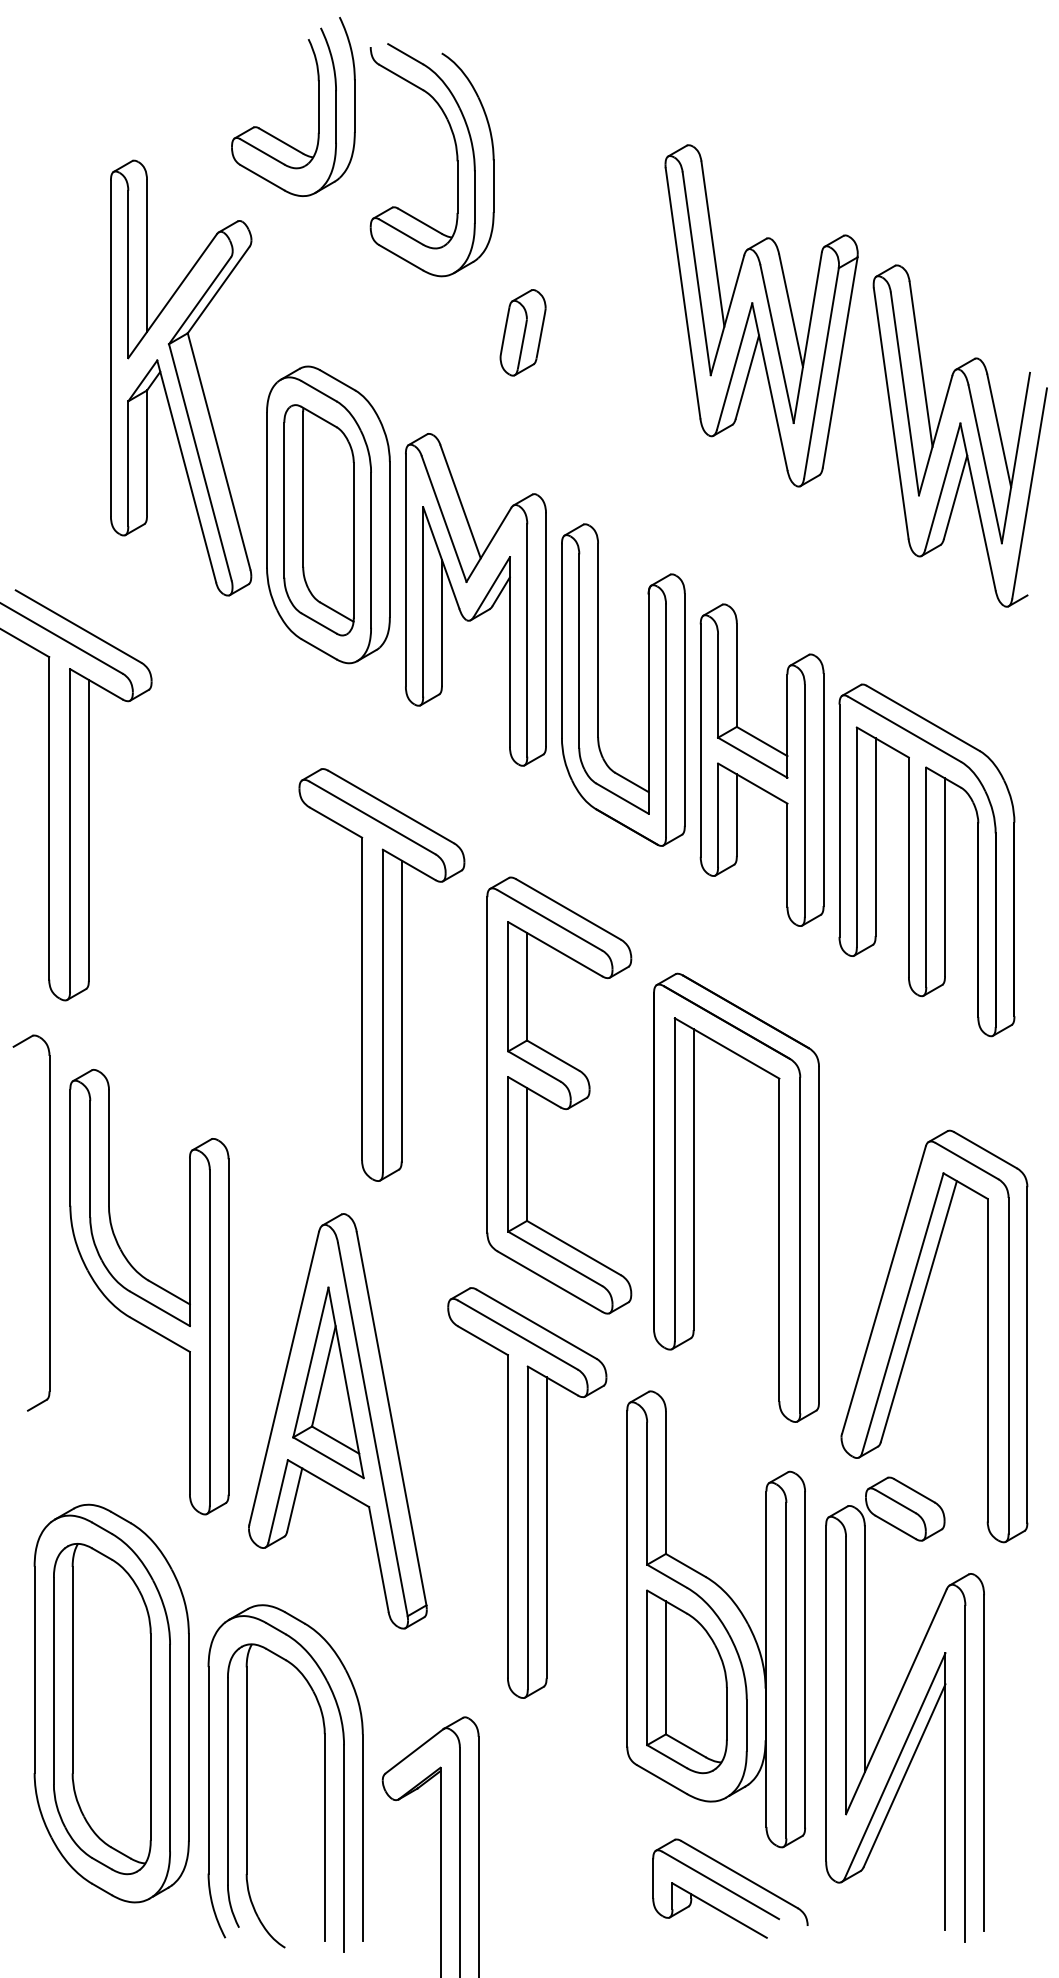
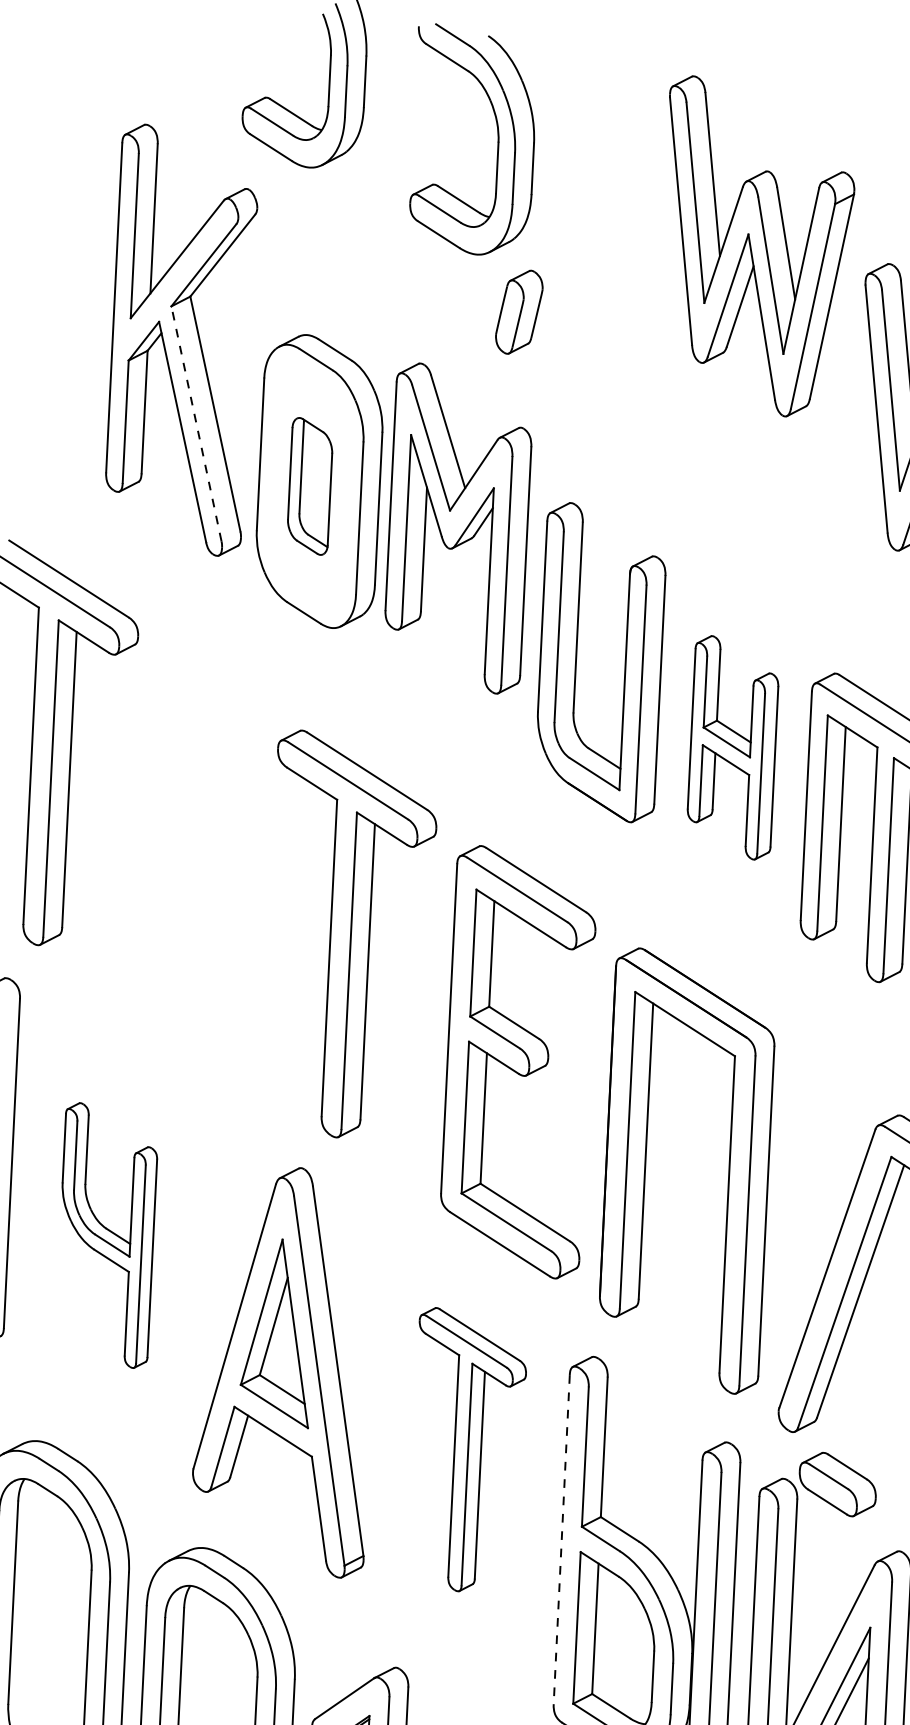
part: (456, 160) -> (497, 141), moved
part: (761, 315) -> (756, 246), moved
line: (200, 461) -> (196, 423), solid -> dashed
part: (318, 520) -> (309, 486), size x0.6
part: (475, 599) -> (458, 528), moved
part: (761, 764) -> (732, 747), size x0.7
part: (149, 1292) -> (106, 1235), size x0.6
part: (527, 1492) -> (467, 1450), size x0.7
line: (627, 1578) -> (561, 1539), solid -> dashed

